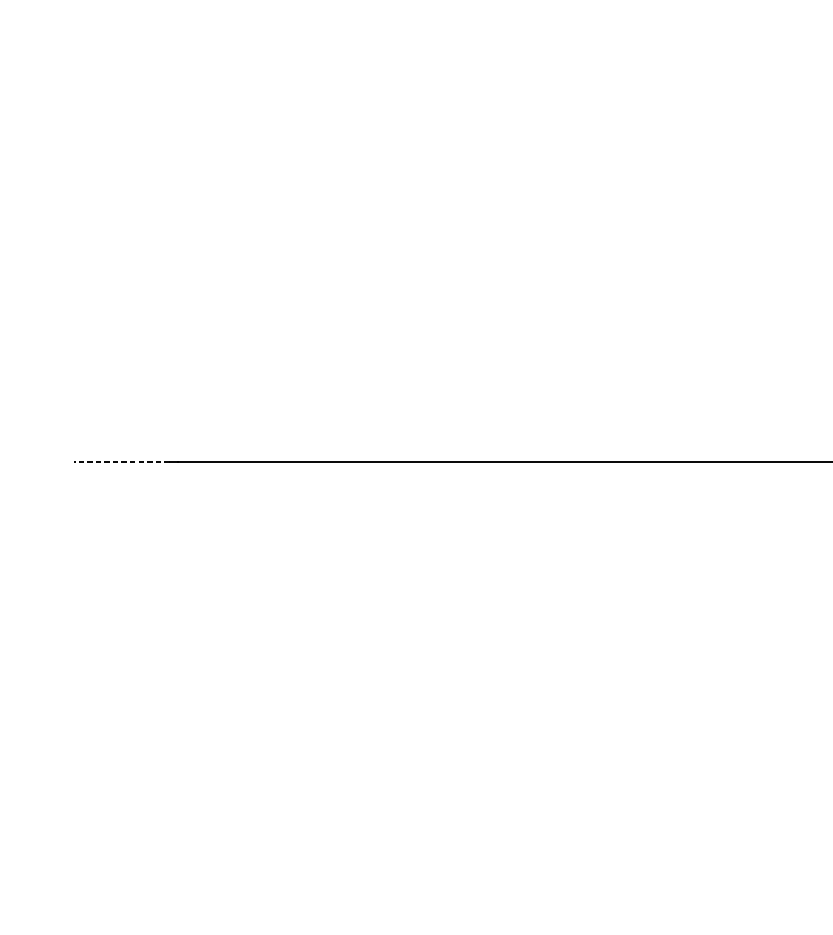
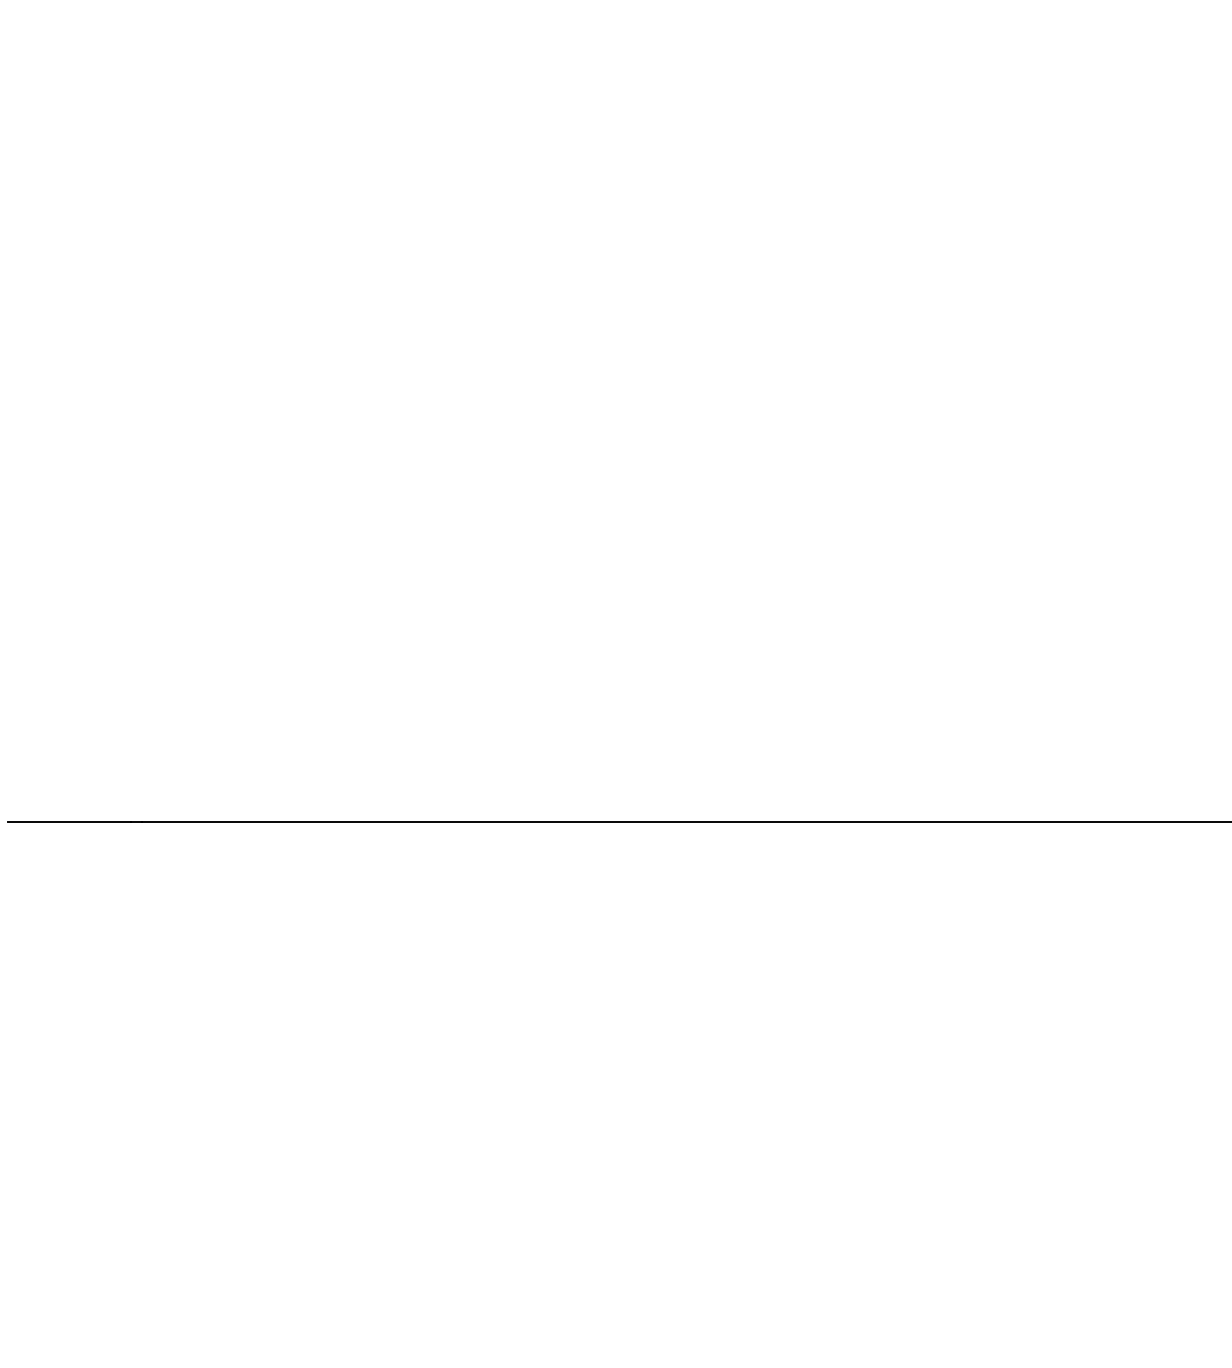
line: (122, 461) -> (69, 822), dashed -> solid

